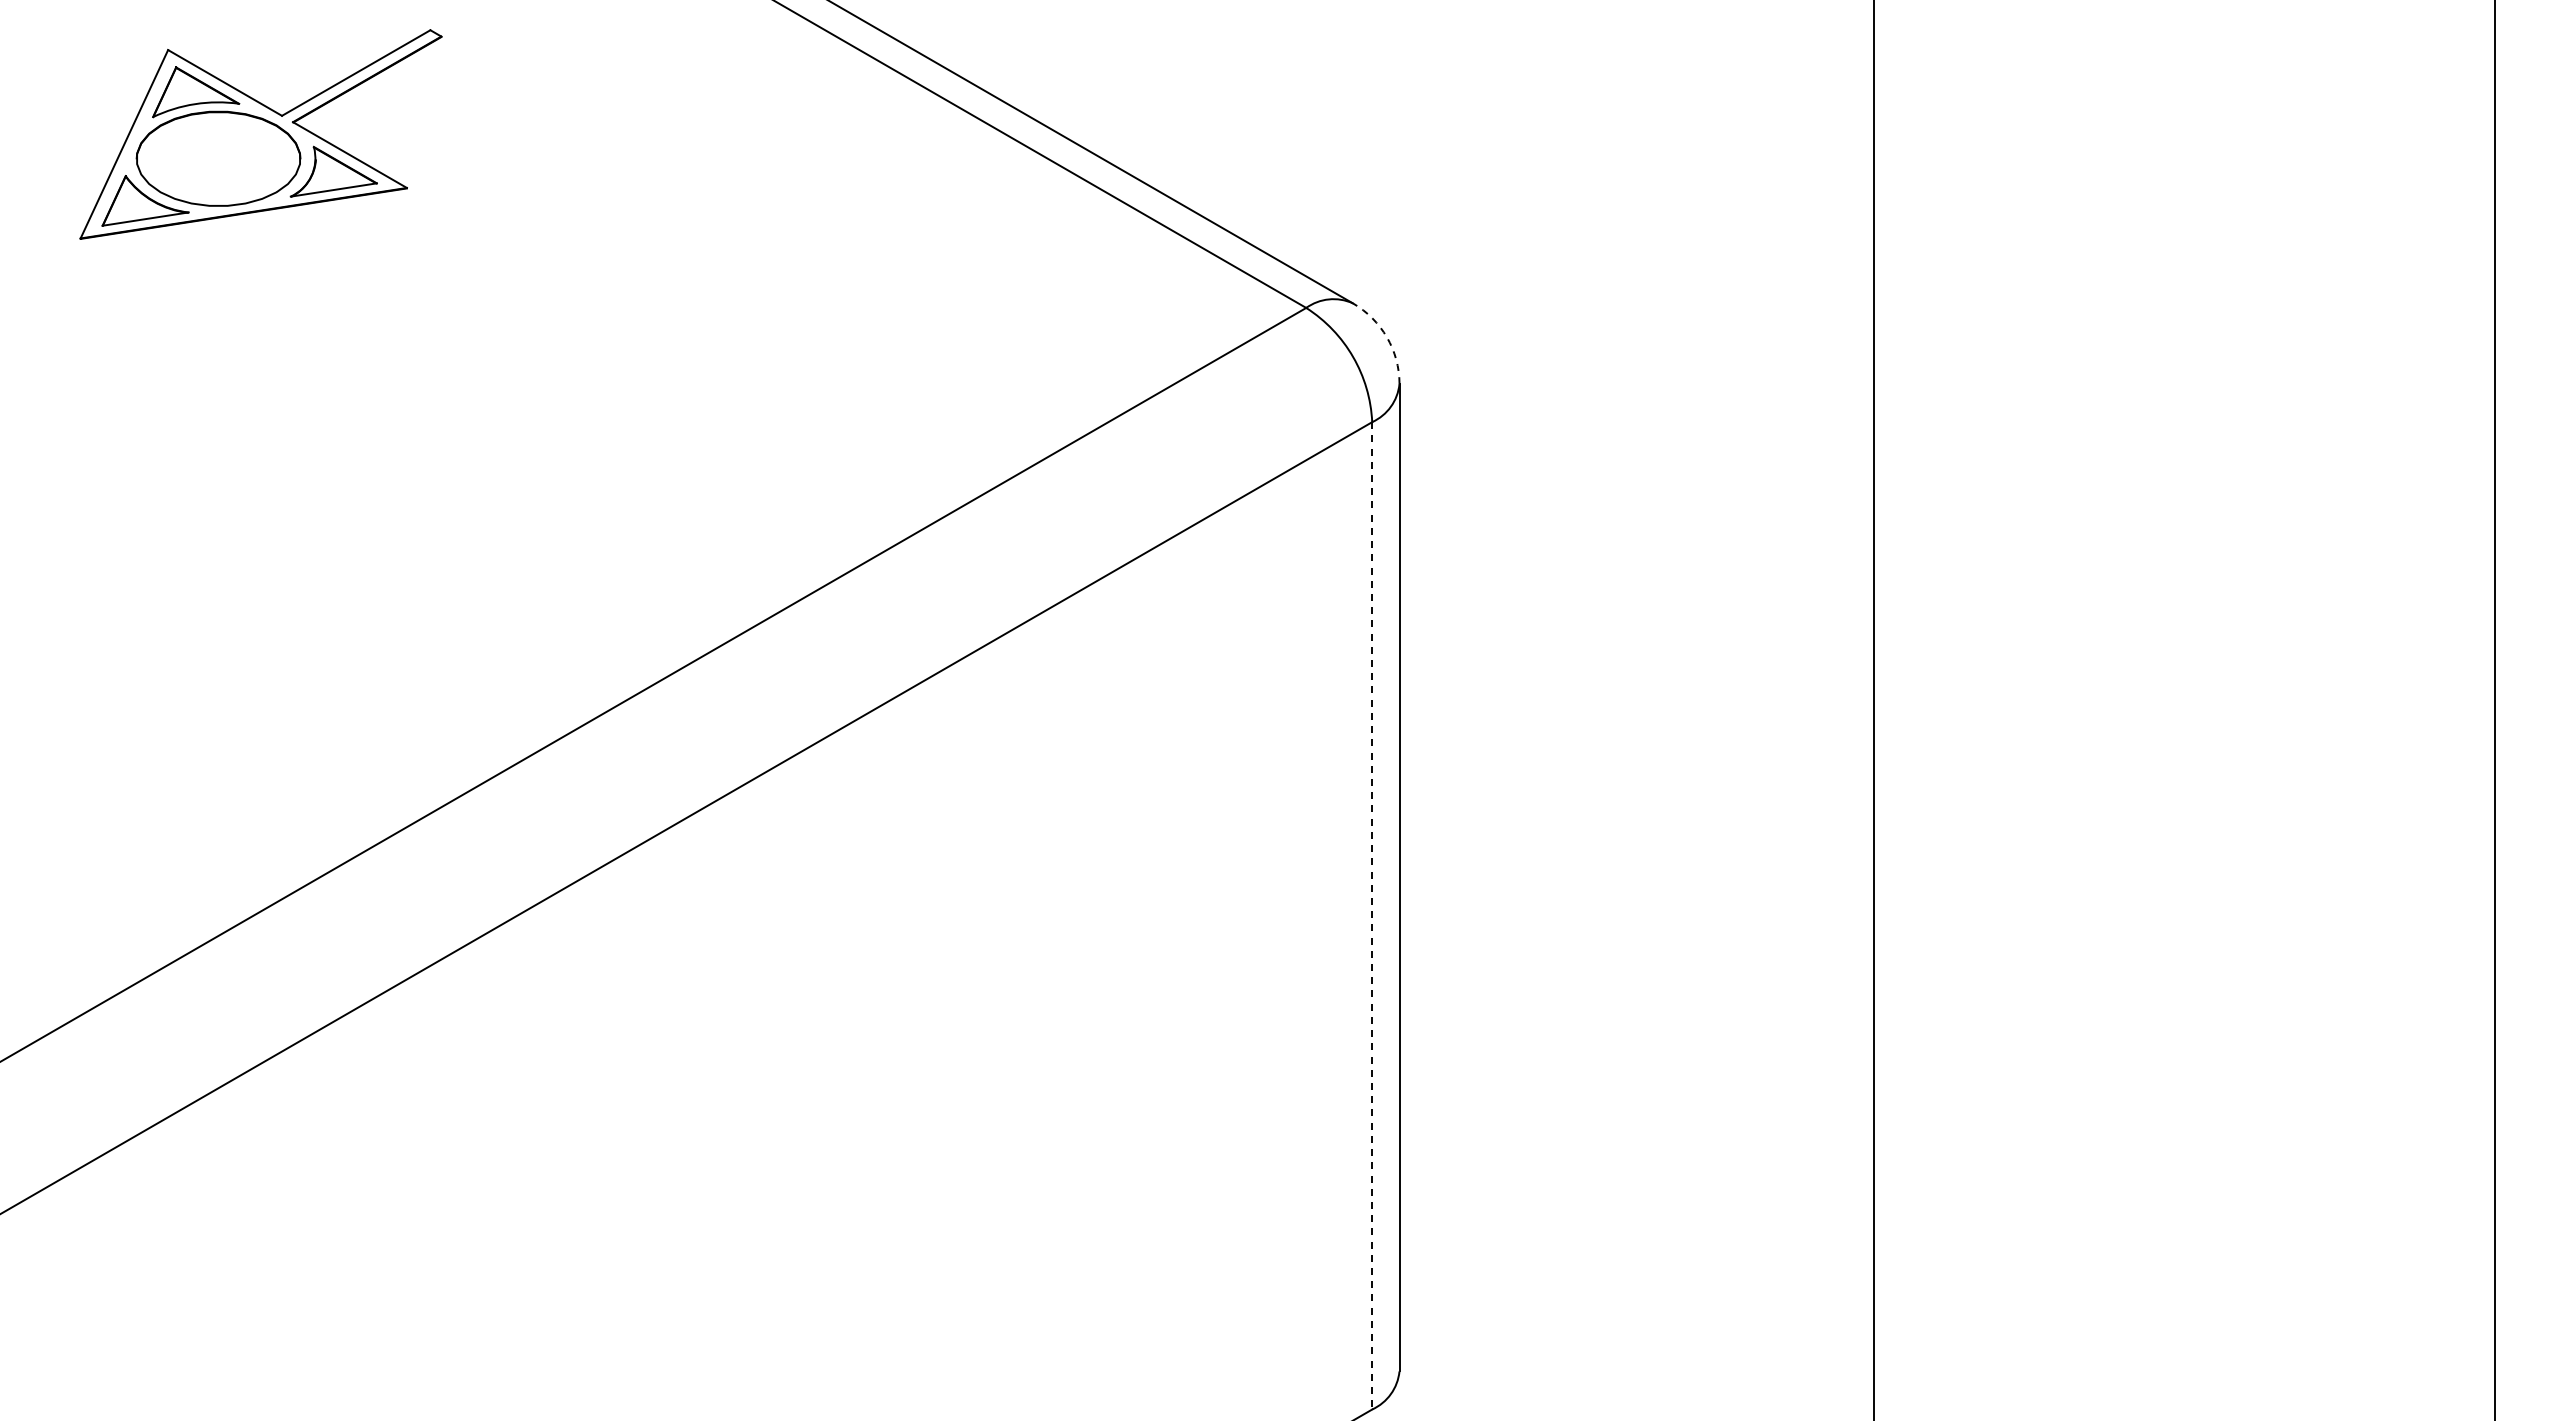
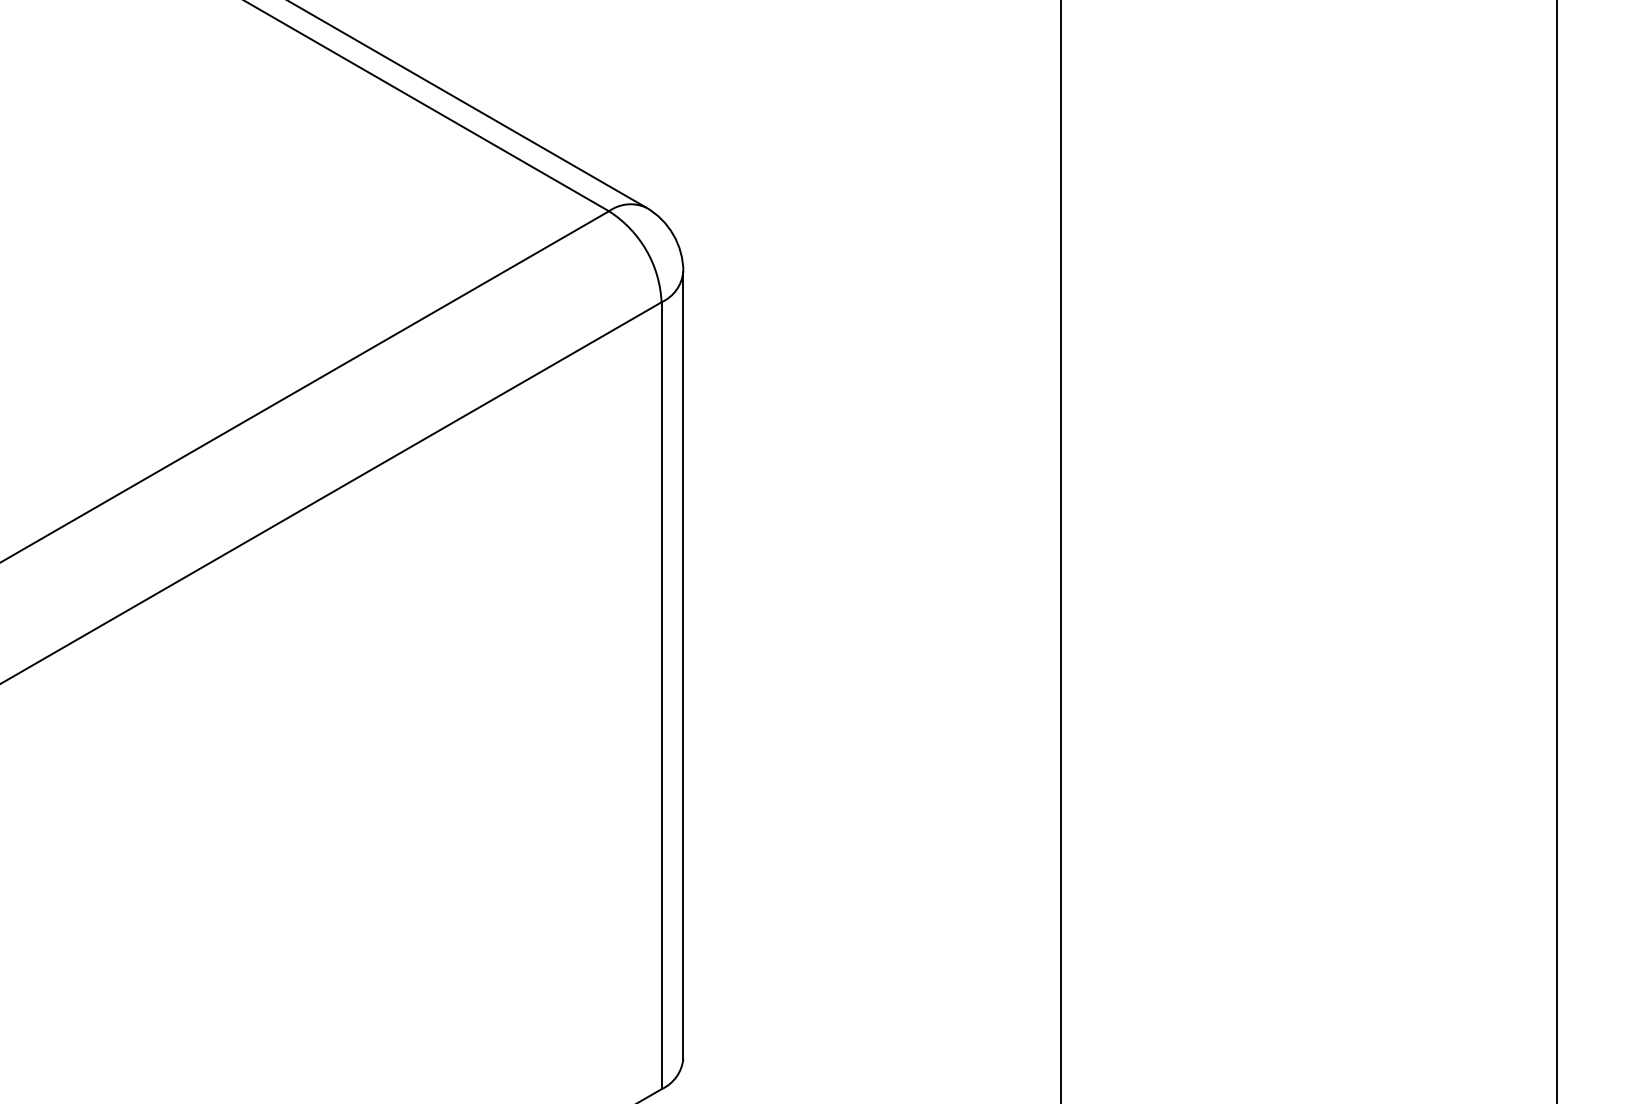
arc: (1387, 337) -> (673, 234), dashed -> solid
line: (1372, 915) -> (661, 695), dashed -> solid

